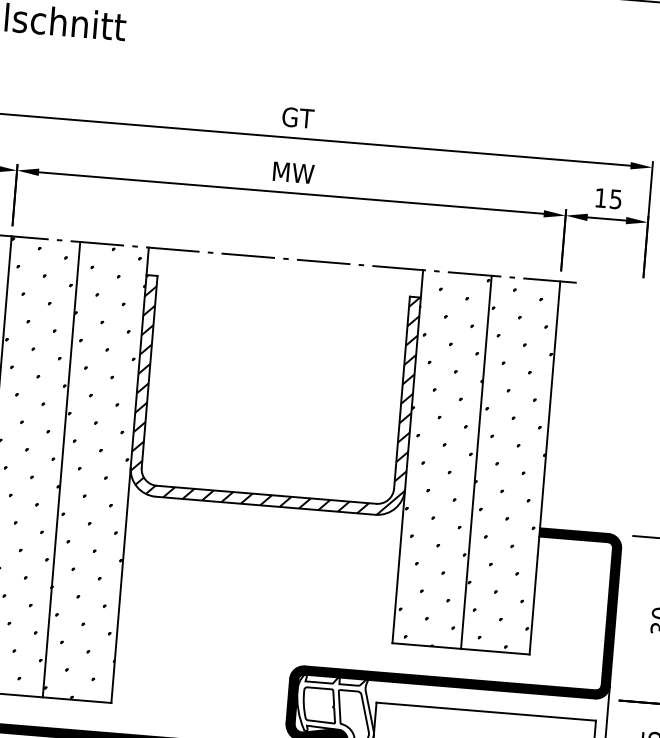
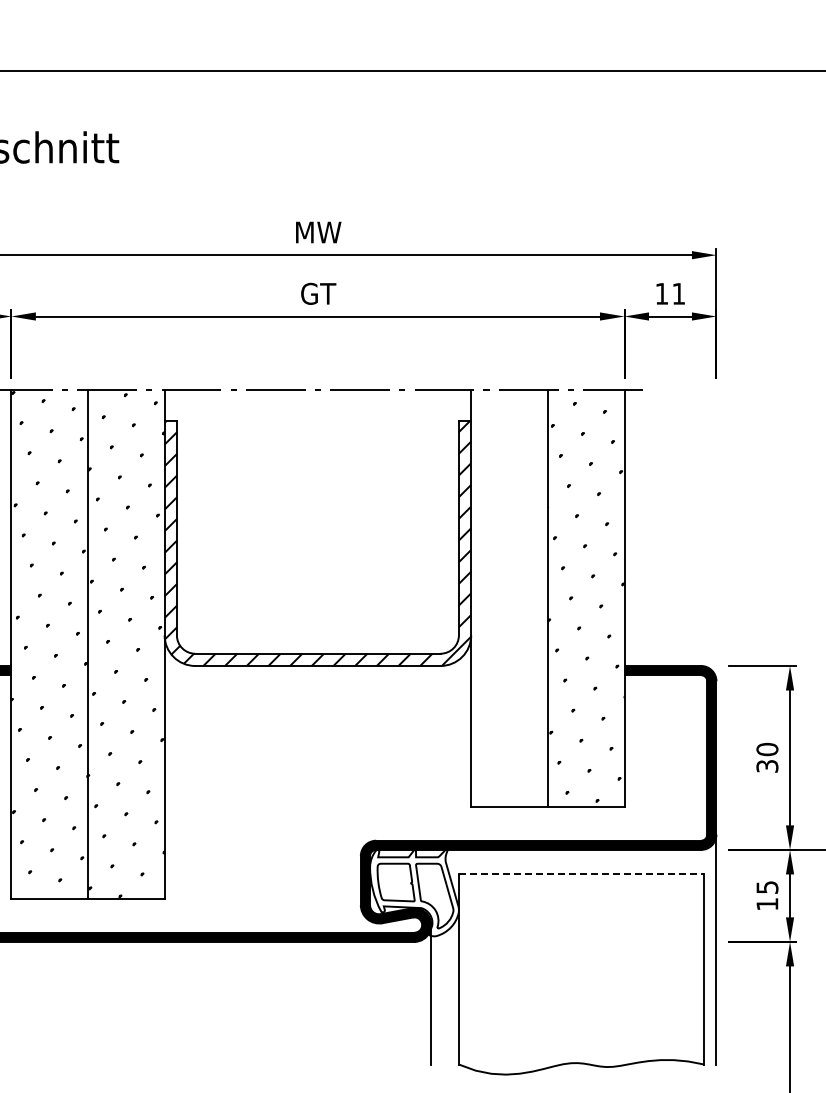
text: (298, 117) -> (318, 232), GT -> MW
text: (293, 172) -> (318, 293), MW -> GT
text: (615, 199) -> (678, 293), 15 -> 11
hatch: (441, 461) -> (509, 600), removed
line: (486, 711) -> (581, 874), solid -> dashed

